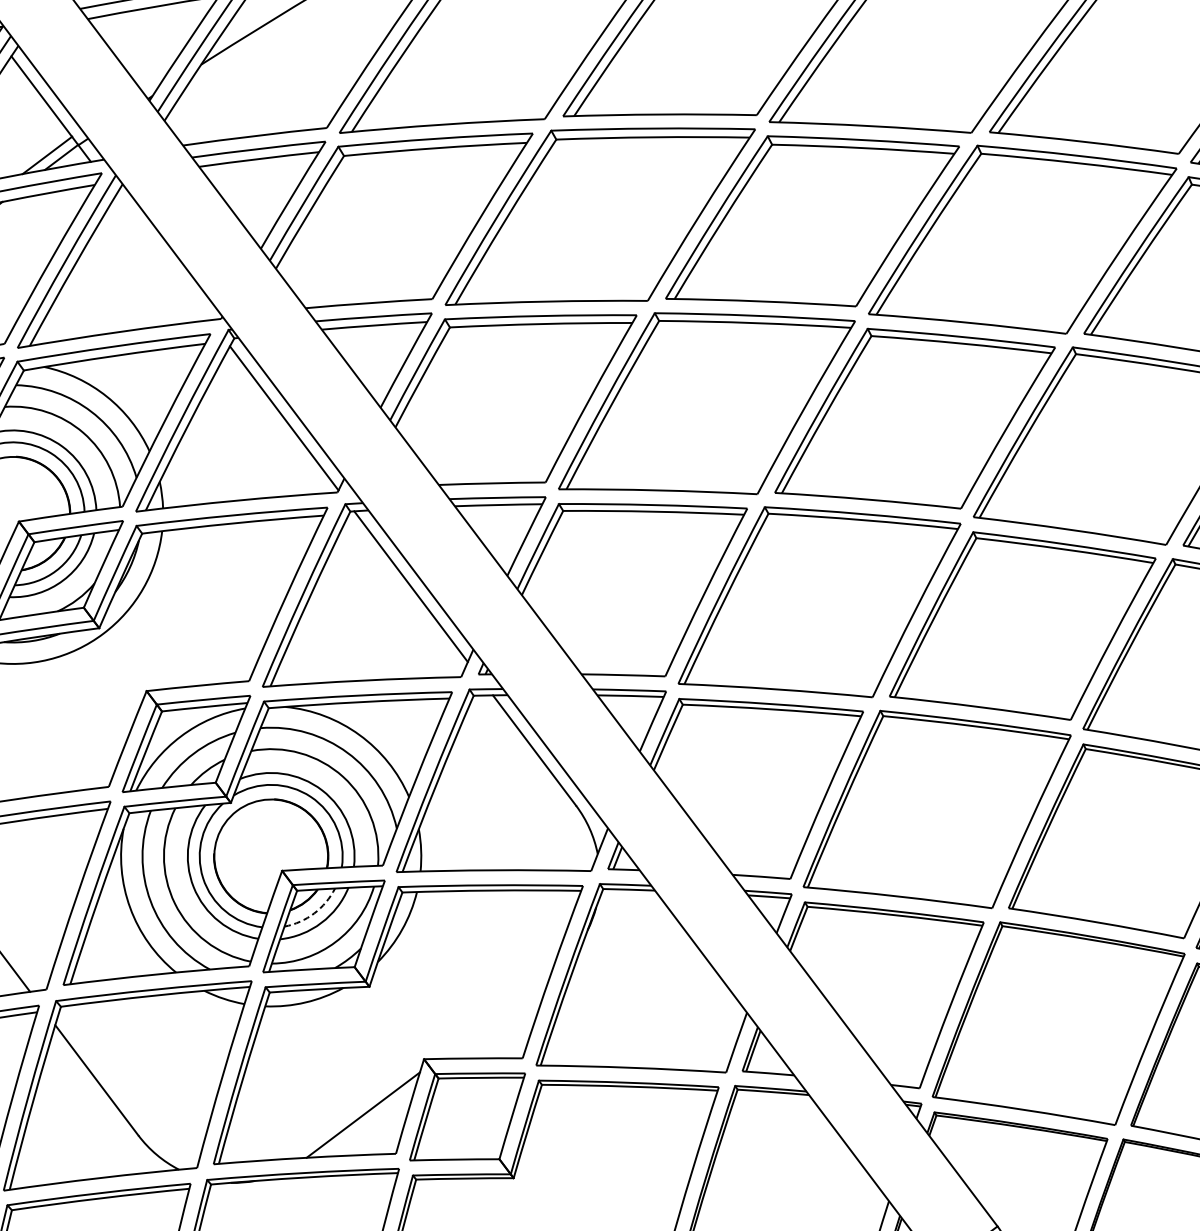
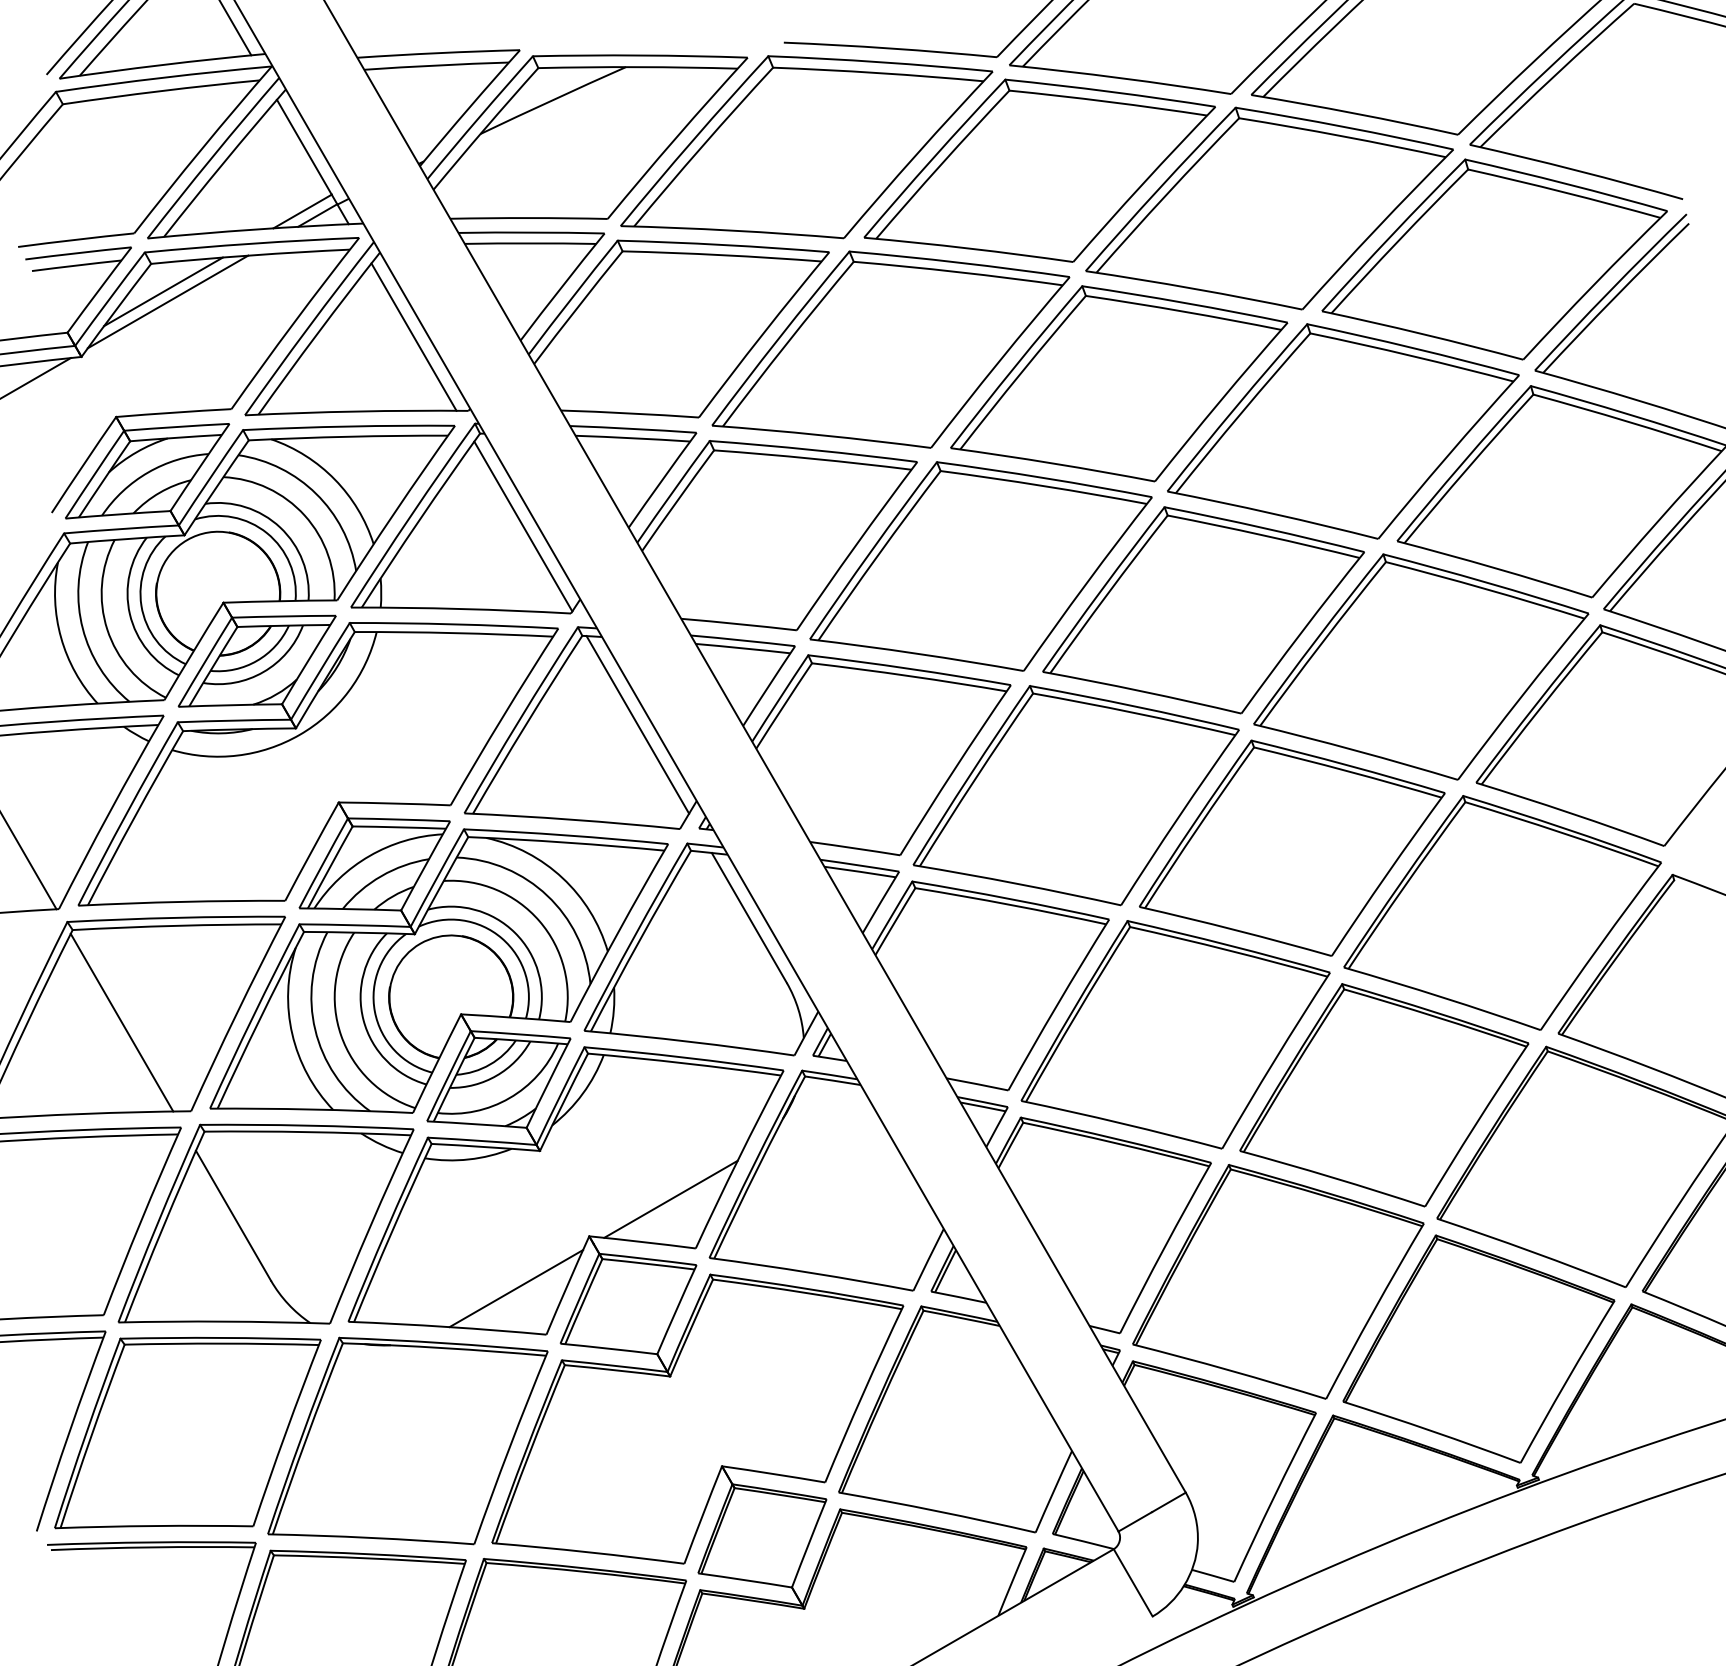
line: (162, 257) -> (413, 336), added
arc: (314, 913) -> (490, 1064), dashed -> solid
line: (494, 1015) -> (670, 1198), added

